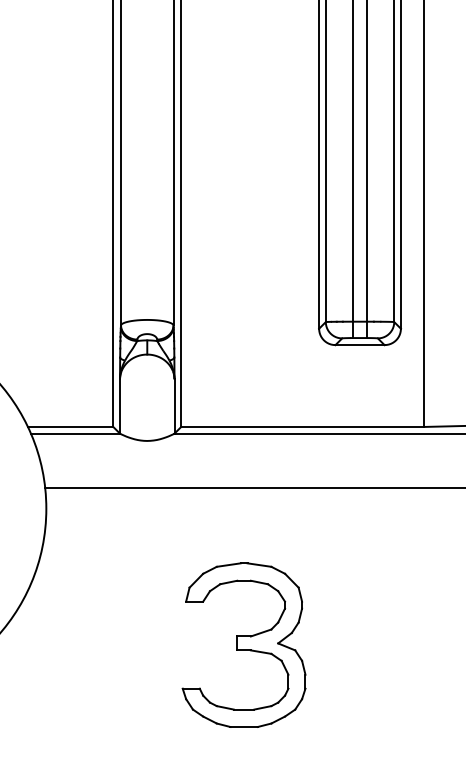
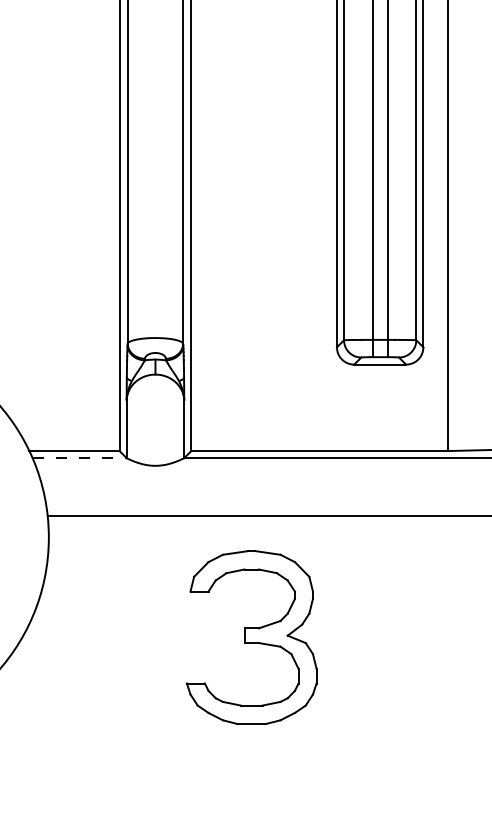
line: (76, 433) -> (80, 458), solid -> dashed
part: (243, 645) -> (251, 637), moved

